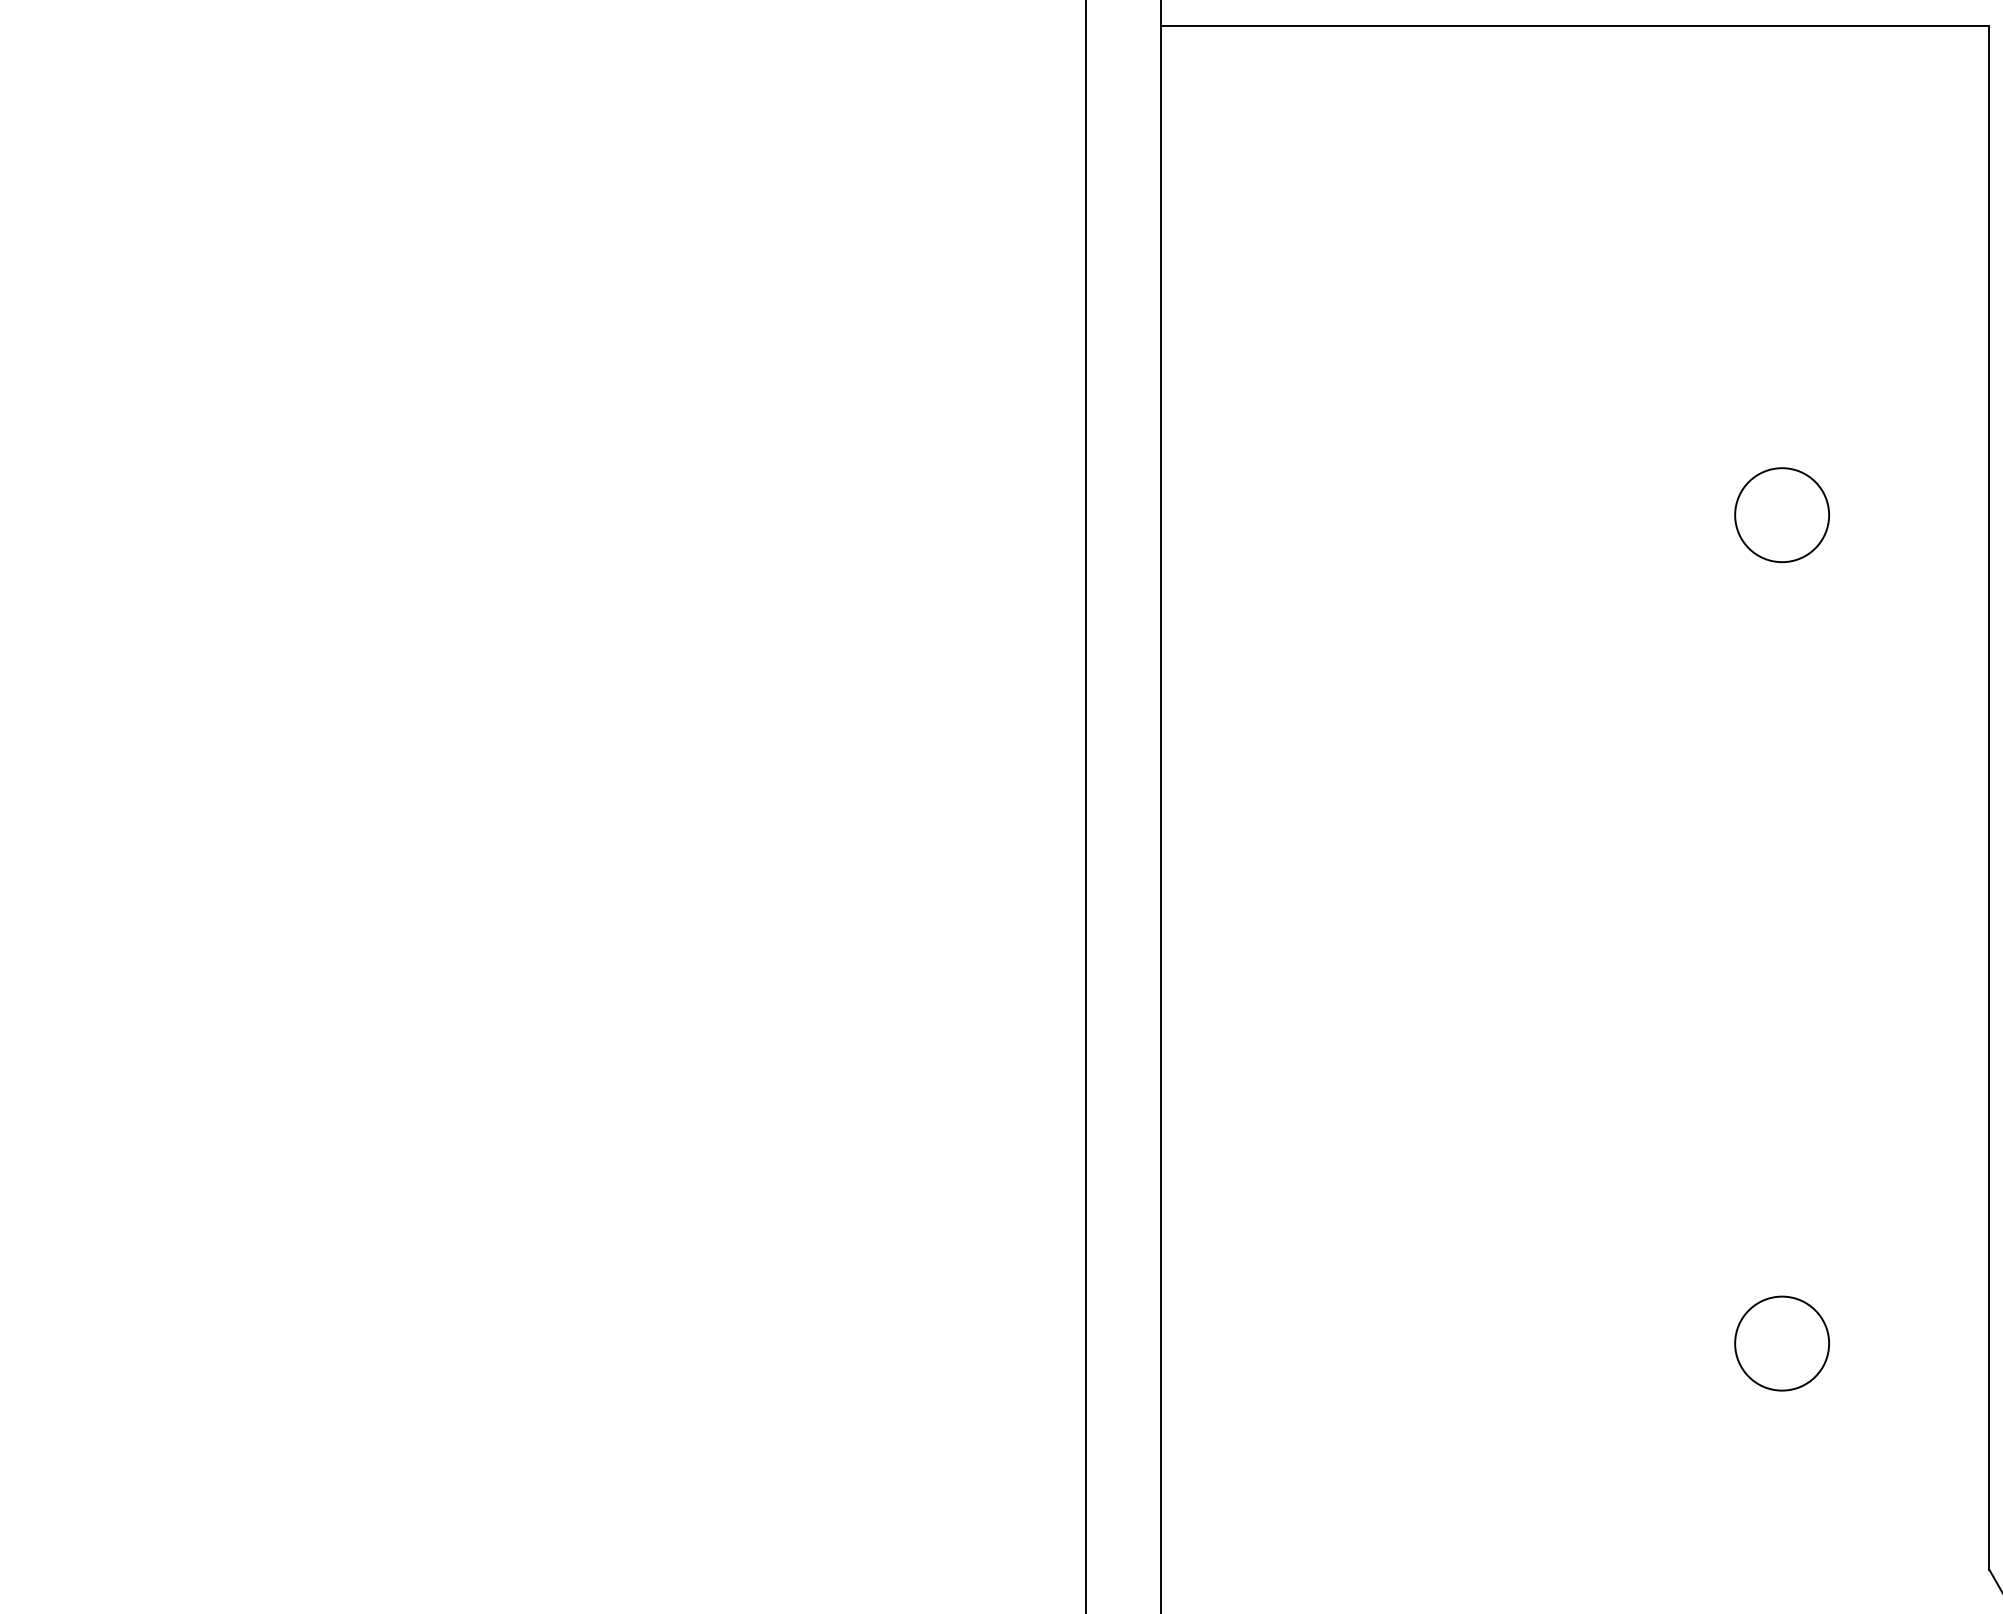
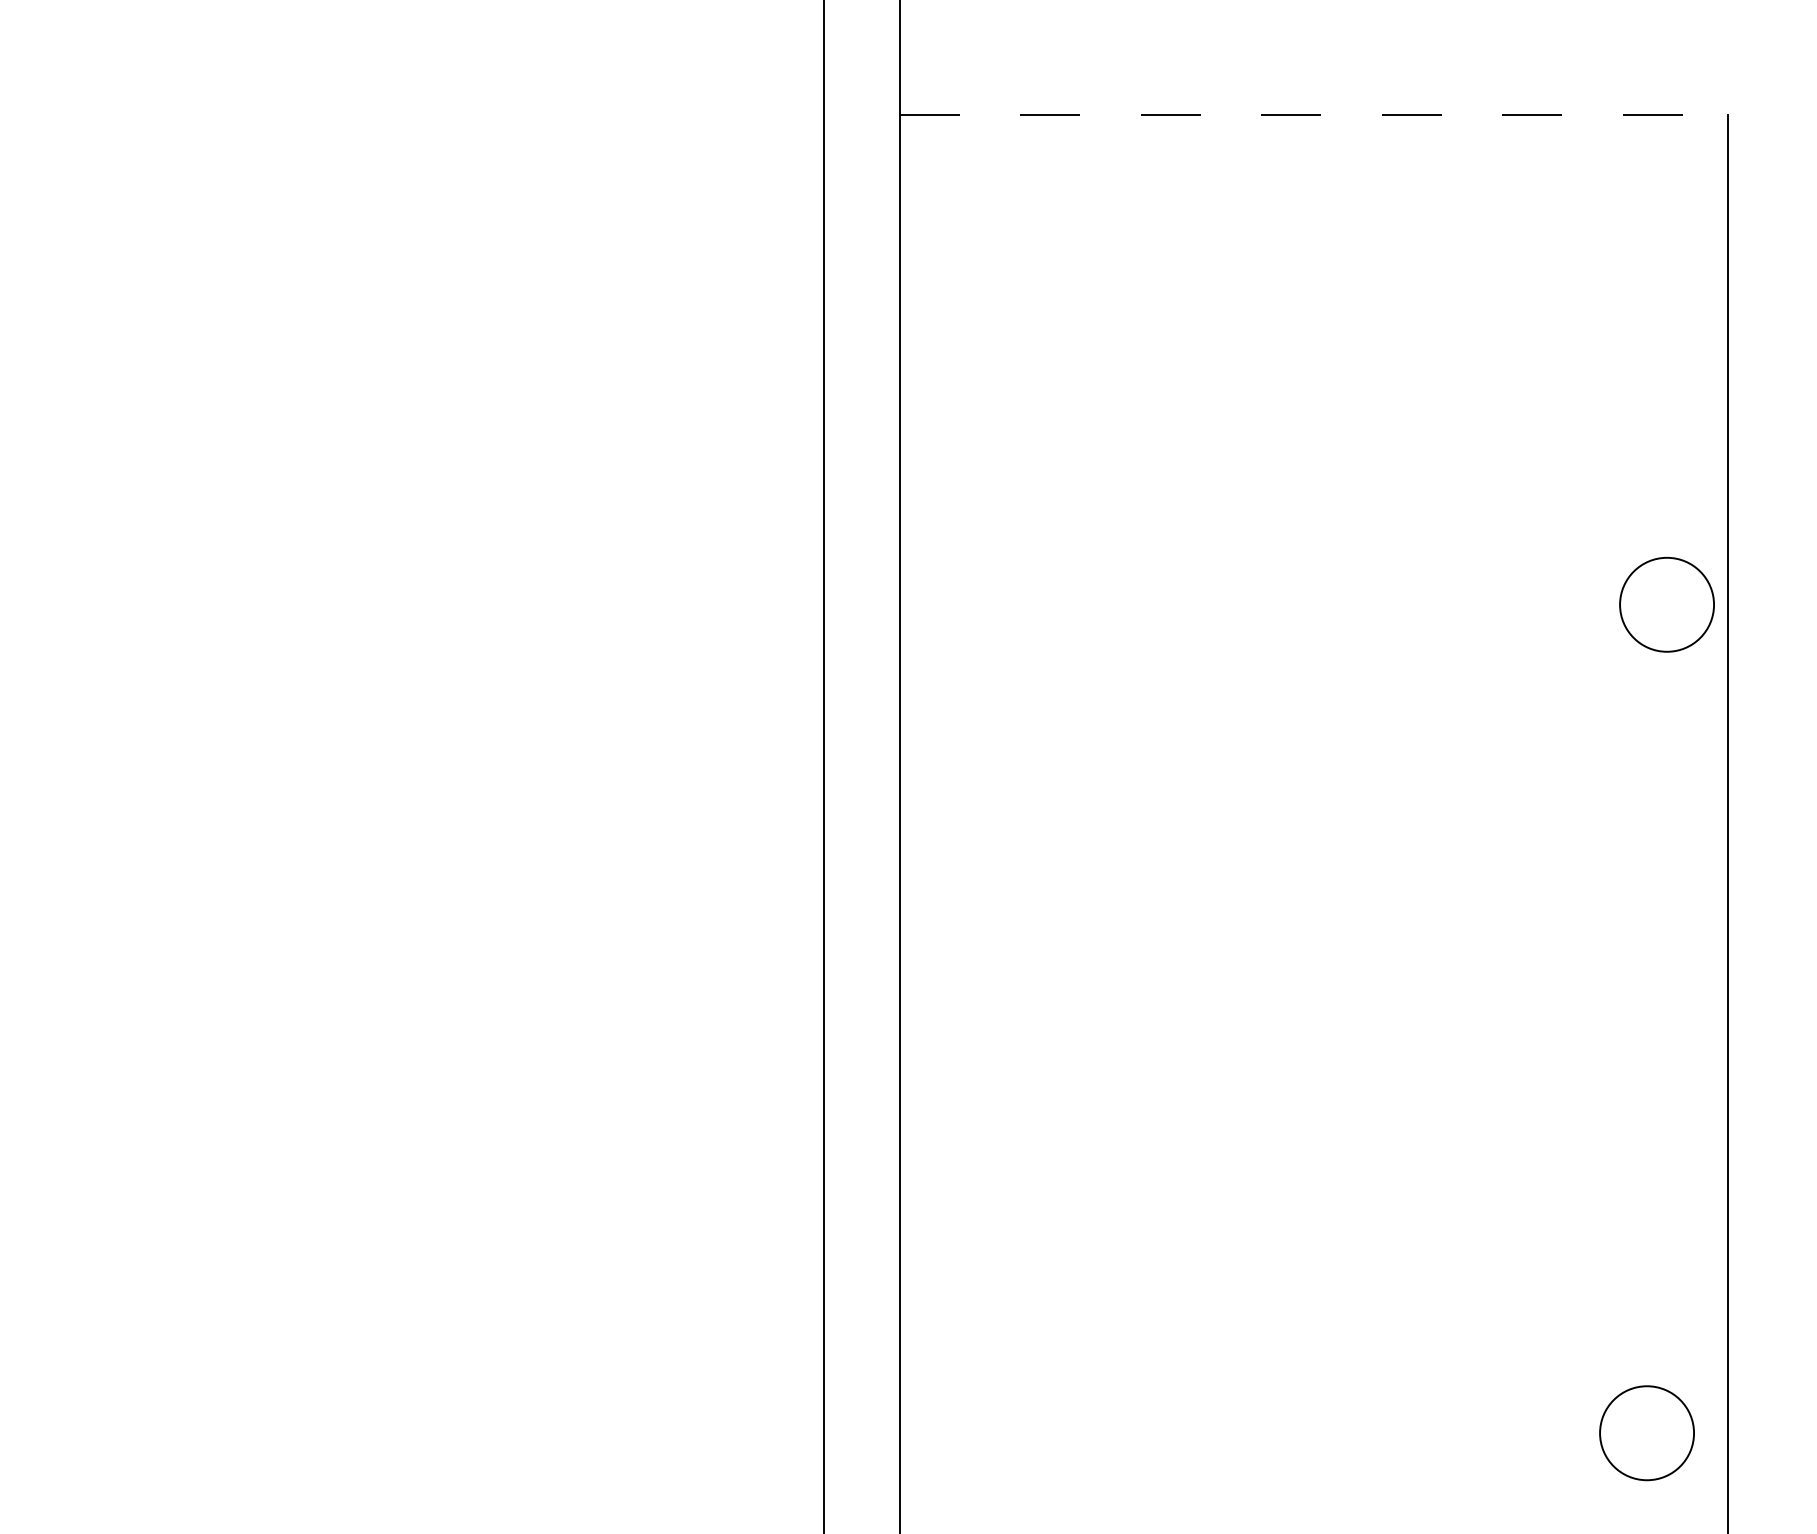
line: (1575, 25) -> (1314, 115), solid -> dashed
circle: (1781, 515) -> (1666, 605), moved
circle: (1781, 1343) -> (1646, 1433), moved

